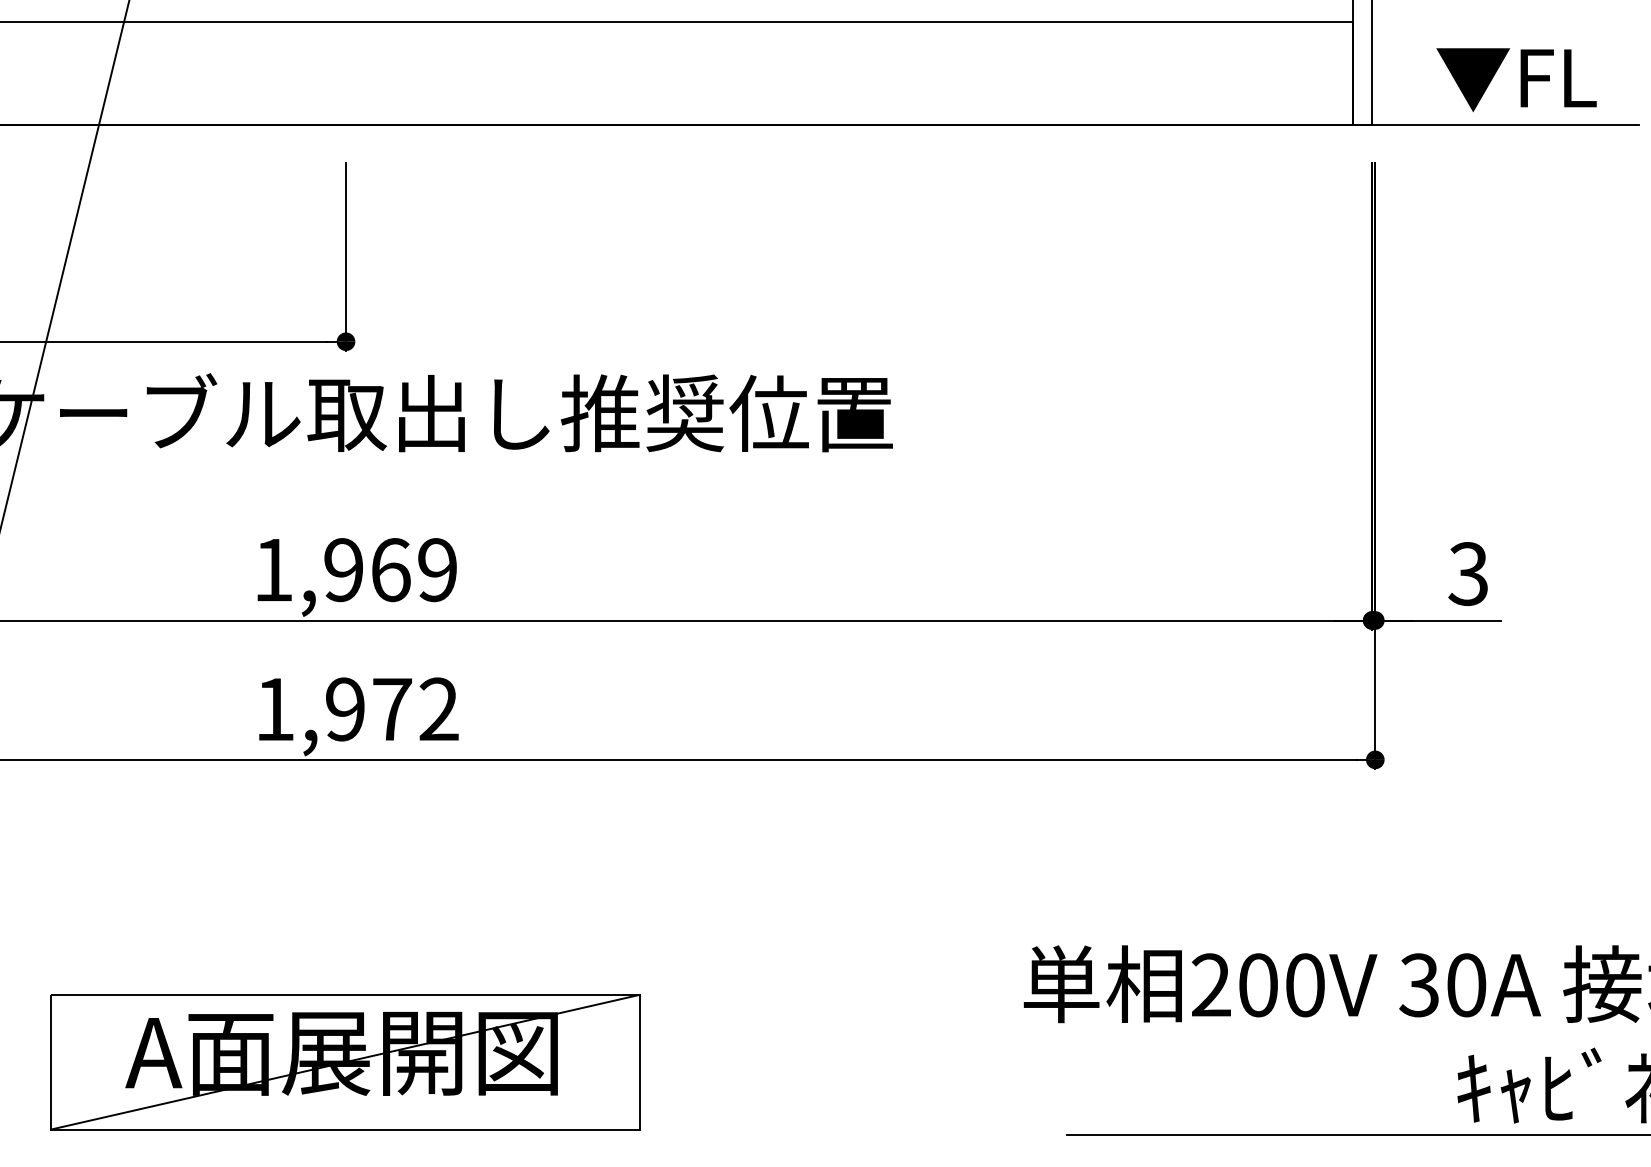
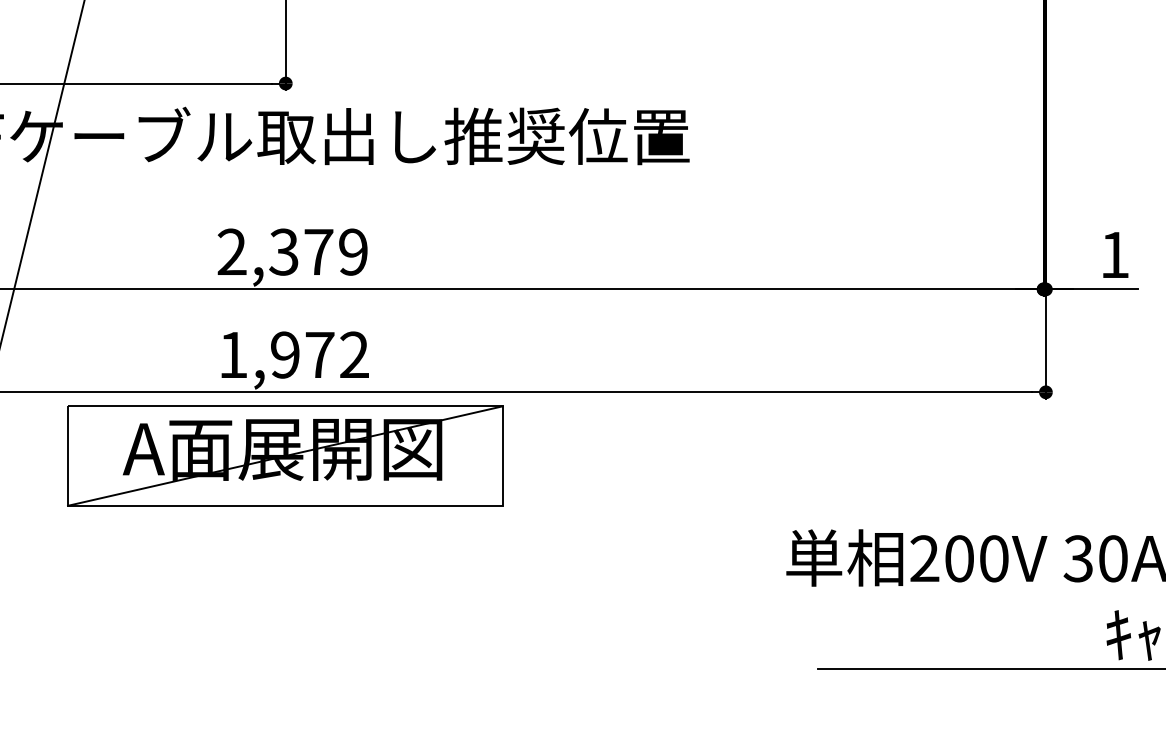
text: (332, 570) -> (275, 252), 1,969 -> 2,379
text: (1467, 574) -> (1113, 255), 3 -> 1
part: (345, 1062) -> (285, 456), moved

